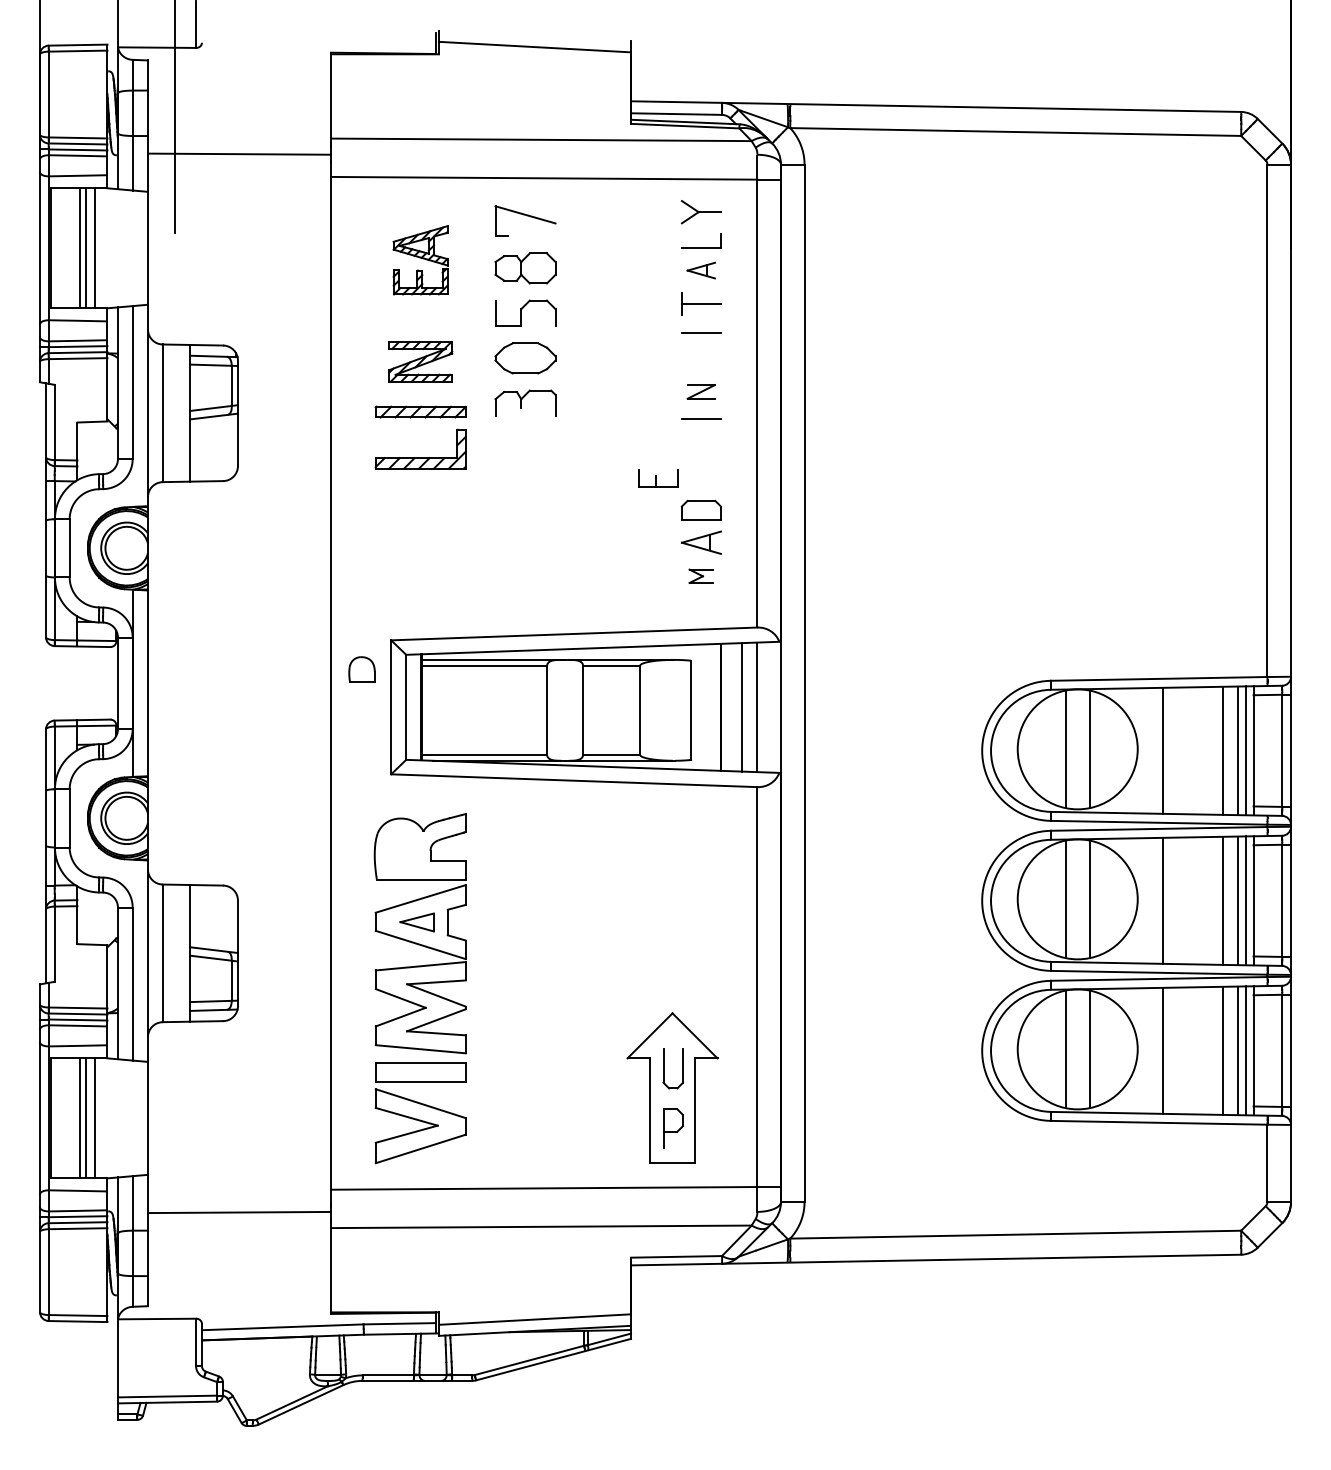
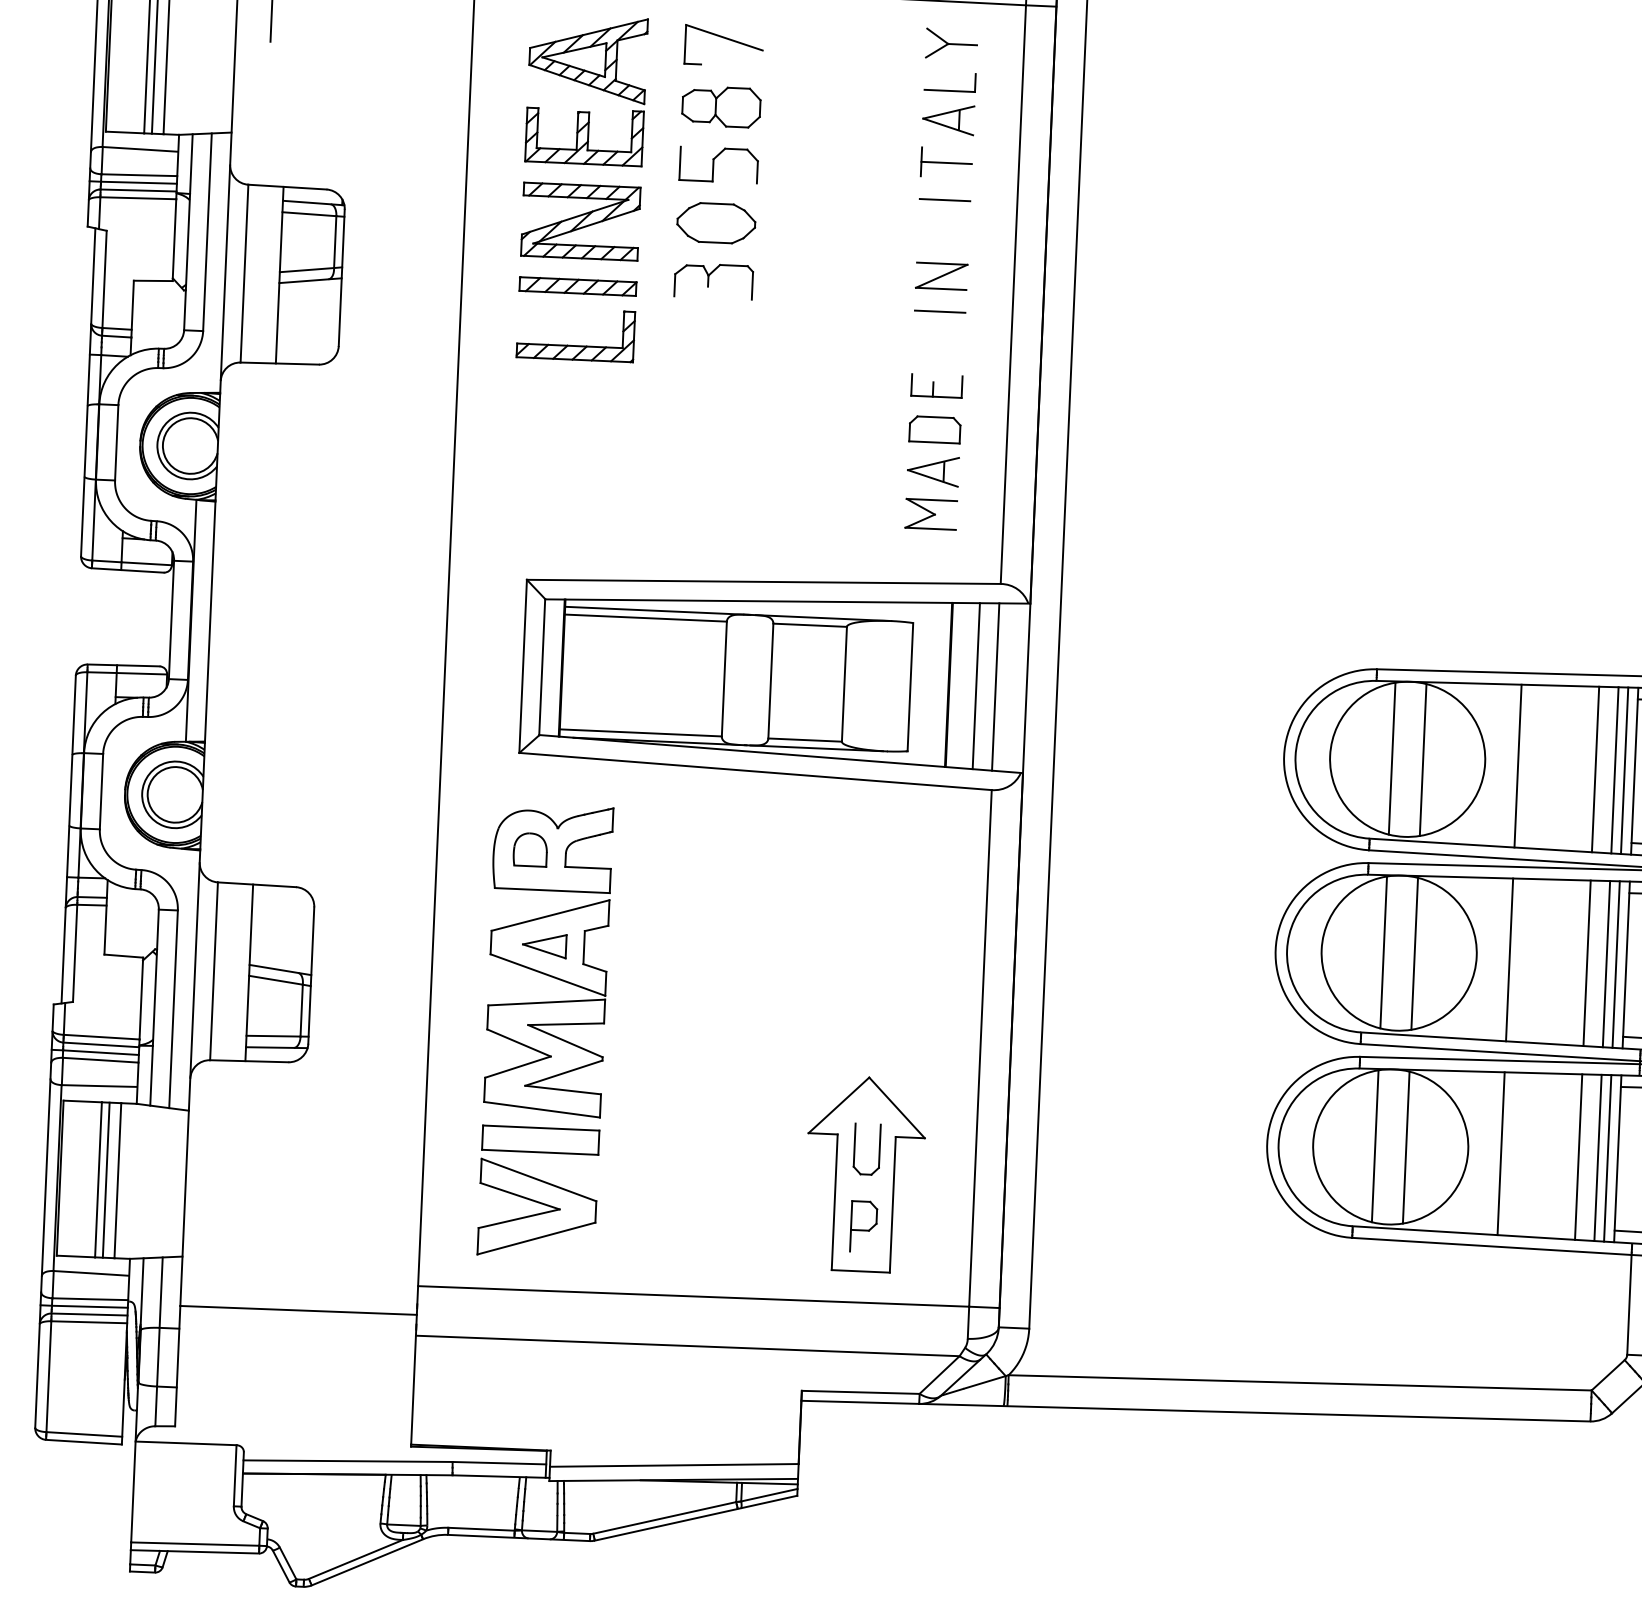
part: (420, 260) -> (586, 90), size x1.67
part: (700, 270) -> (947, 119), size x1.43
part: (420, 361) -> (580, 221), size x1.43
part: (700, 391) -> (940, 275), size x1.43
part: (658, 478) -> (937, 385), moved
part: (700, 576) -> (930, 514), size x1.67
part: (361, 669) -> (529, 849), moved

